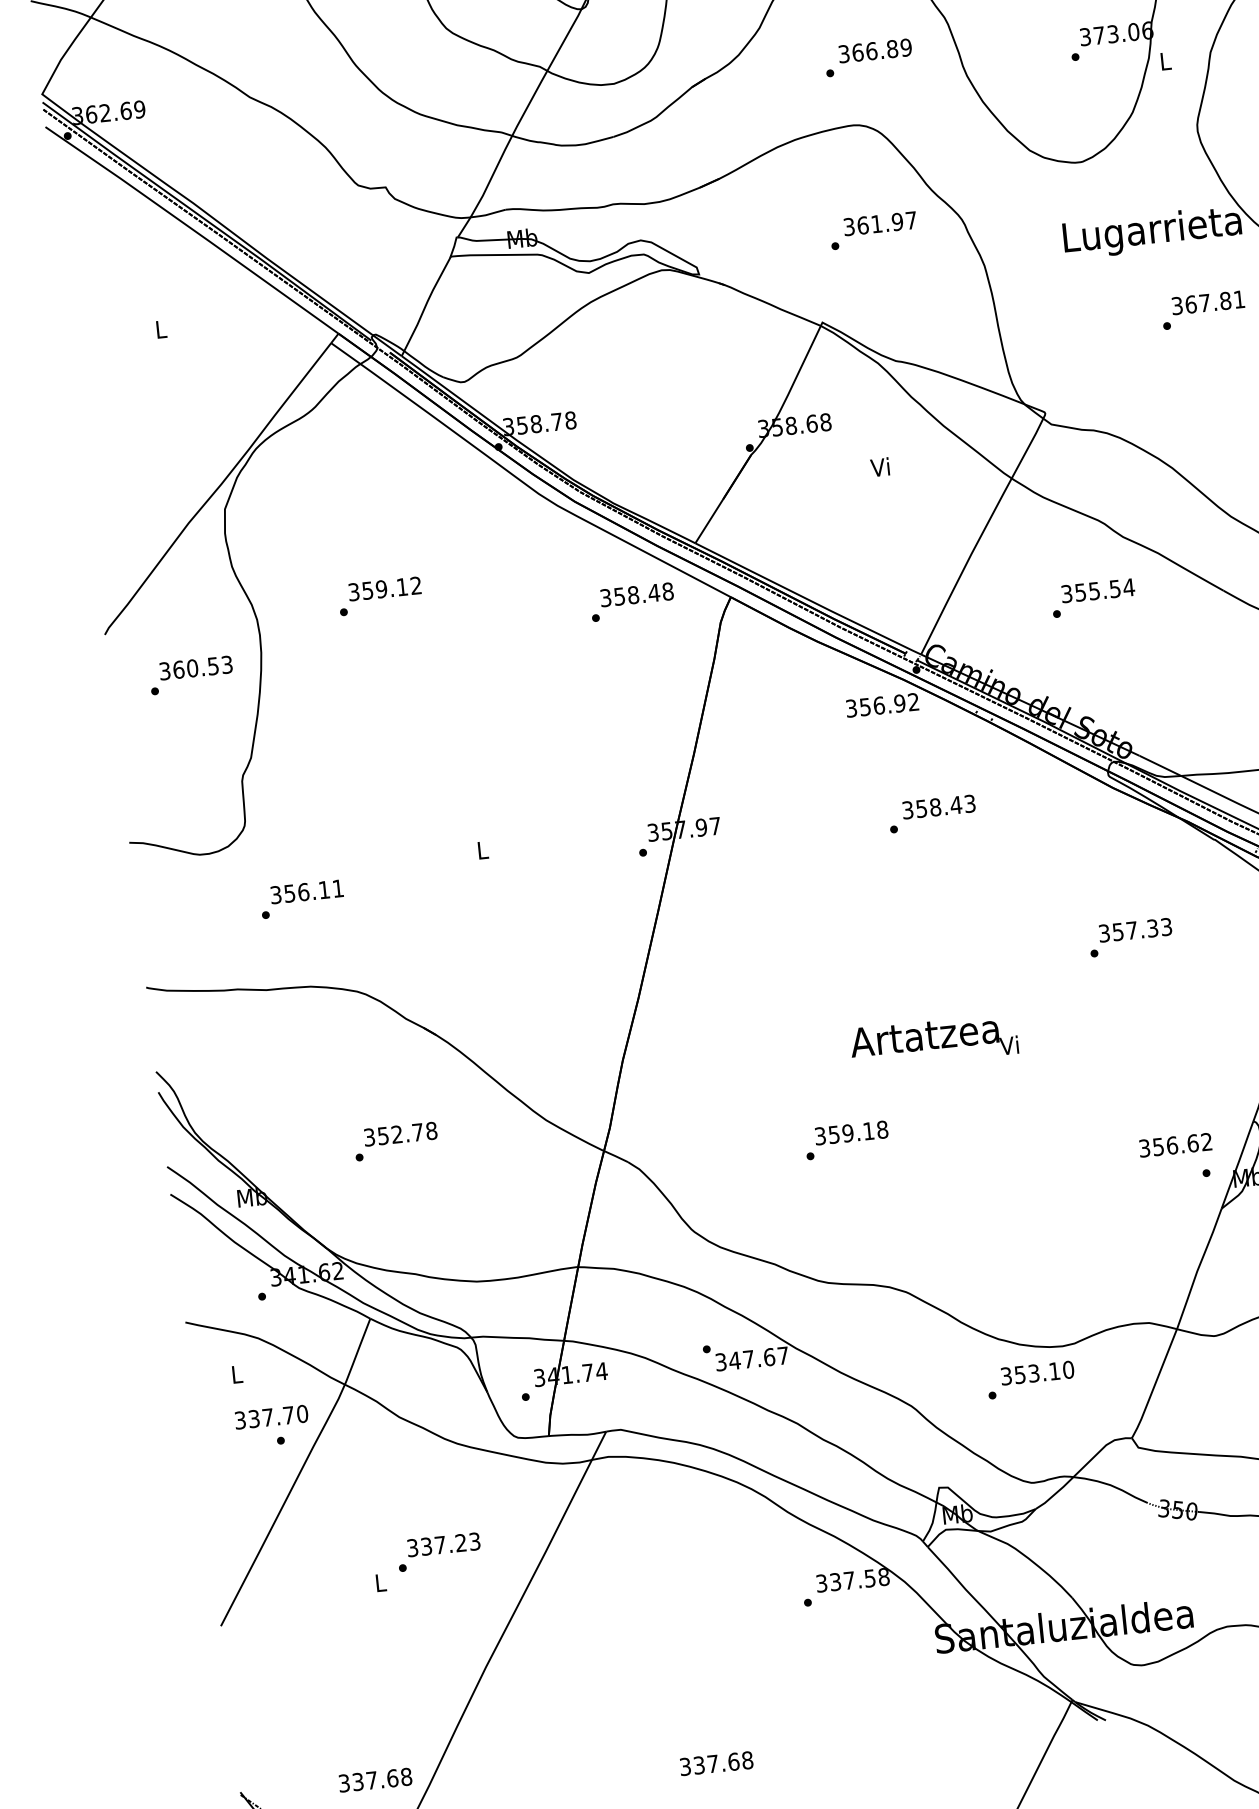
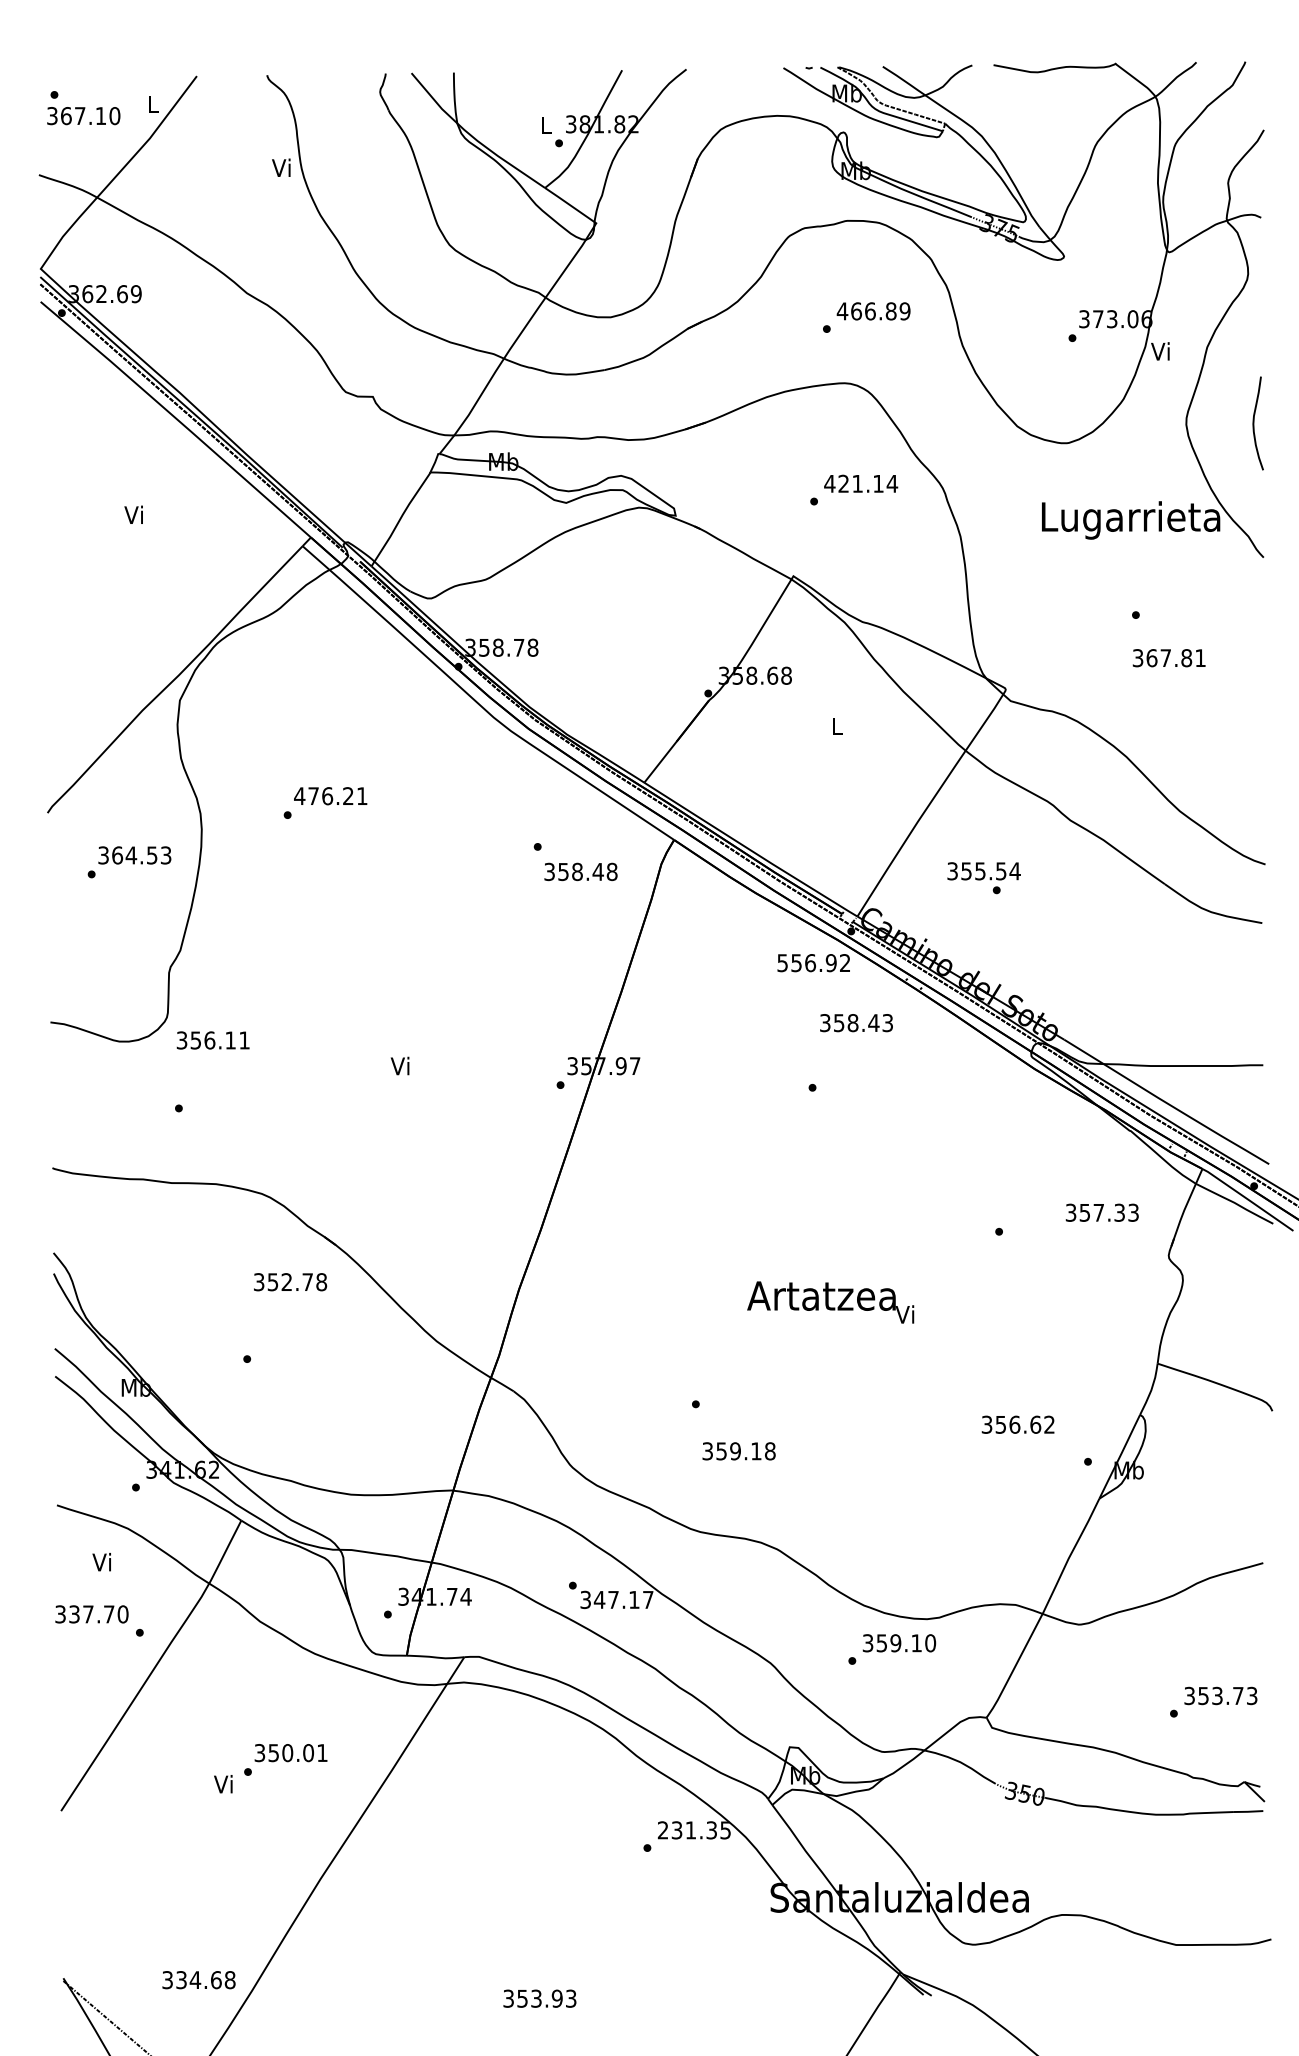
text: (844, 54) -> (842, 311), 366.89 -> 466.89
text: (1164, 61) -> (1160, 351), L -> Vi
text: (880, 223) -> (861, 483), 361.97 -> 421.14
text: (1207, 303) -> (1168, 658), moved
text: (159, 329) -> (133, 514), L -> Vi
text: (879, 466) -> (835, 725), Vi -> L
text: (384, 589) -> (330, 796), 359.12 -> 476.21
text: (1097, 591) -> (983, 871), moved
text: (636, 594) -> (580, 871), moved
text: (192, 668) -> (131, 855), 360.53 -> 364.53
text: (851, 707) -> (782, 962), 356.92 -> 556.92
text: (938, 807) -> (856, 1023), moved
text: (480, 849) -> (399, 1065), L -> Vi
text: (306, 891) -> (212, 1040), moved
text: (1134, 929) -> (1101, 1212), moved
text: (850, 1133) -> (738, 1451), moved
text: (400, 1134) -> (290, 1282), moved
text: (1174, 1144) -> (1017, 1424), moved
text: (769, 1356) -> (634, 1599), 347.67 -> 347.17
text: (235, 1373) -> (101, 1561), L -> Vi
text: (1033, 1373) -> (895, 1643), 353.10 -> 359.10
text: (271, 1417) -> (91, 1614), moved
text: (451, 1544) -> (298, 1753), 337.23 -> 350.01
text: (852, 1580) -> (694, 1830), 337.58 -> 231.35
text: (379, 1583) -> (223, 1784), L -> Vi
text: (723, 1762) -> (546, 1998), 337.68 -> 353.93
text: (371, 1779) -> (195, 1979), 337.68 -> 334.68

